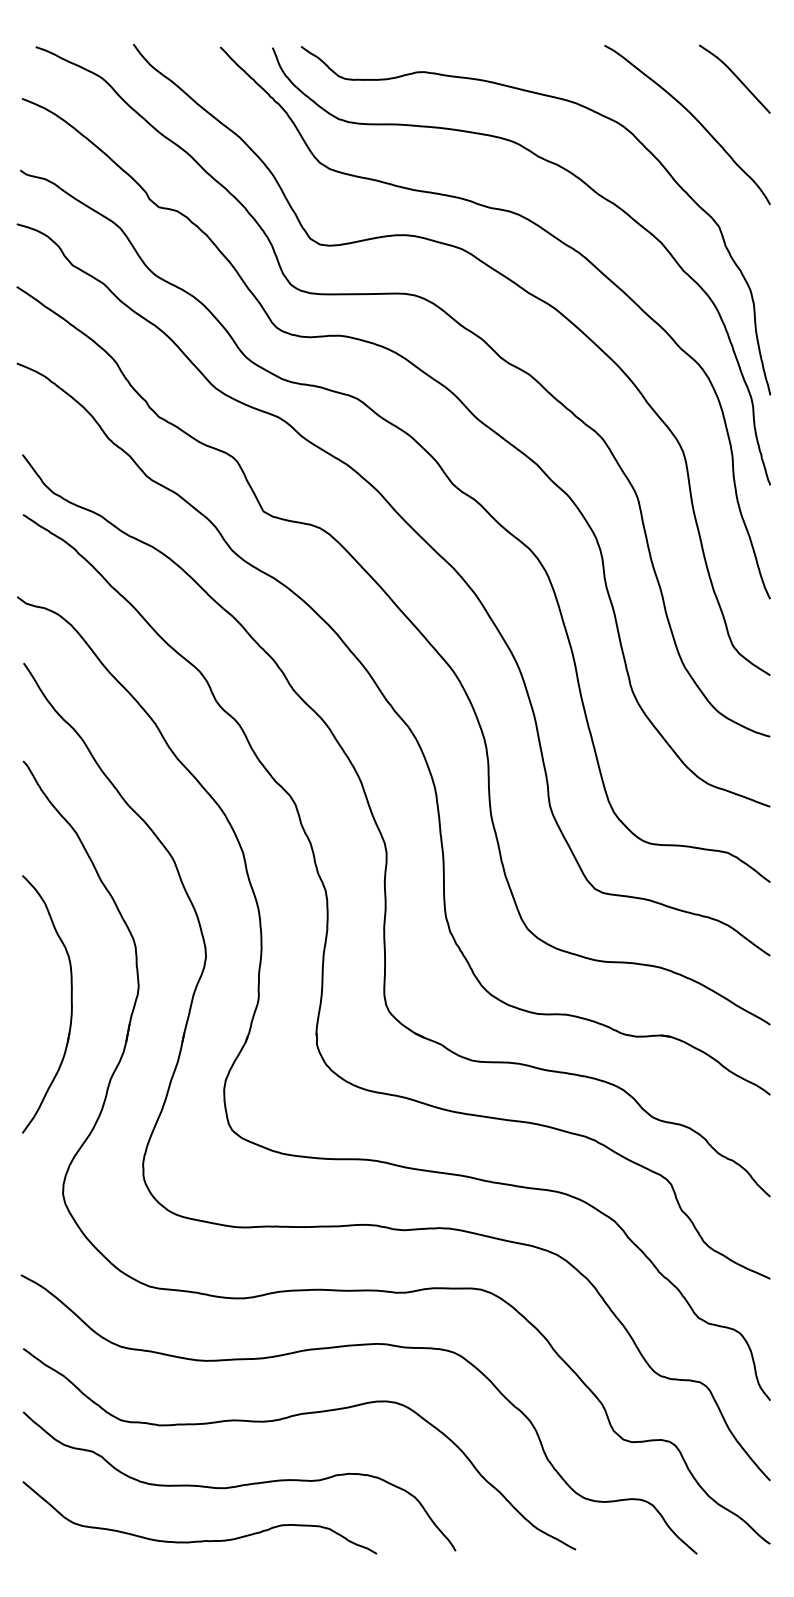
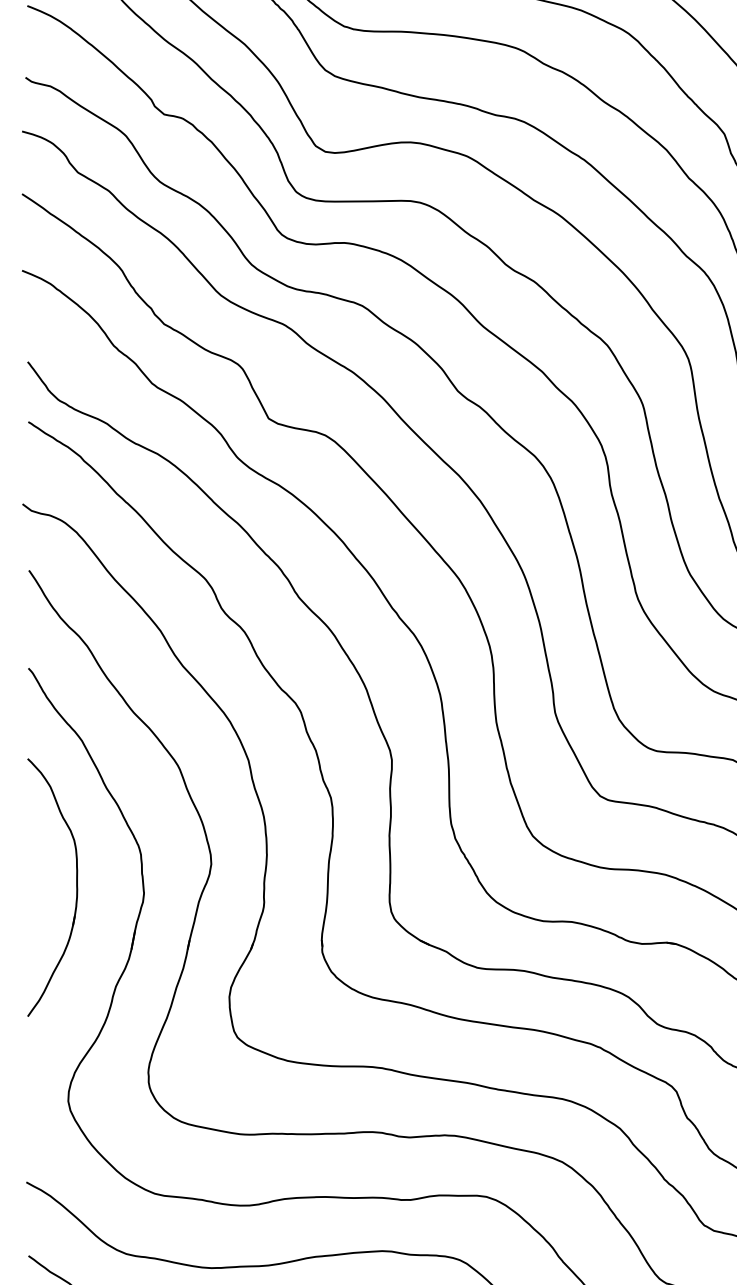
part: (70, 1003) -> (75, 886), moved

